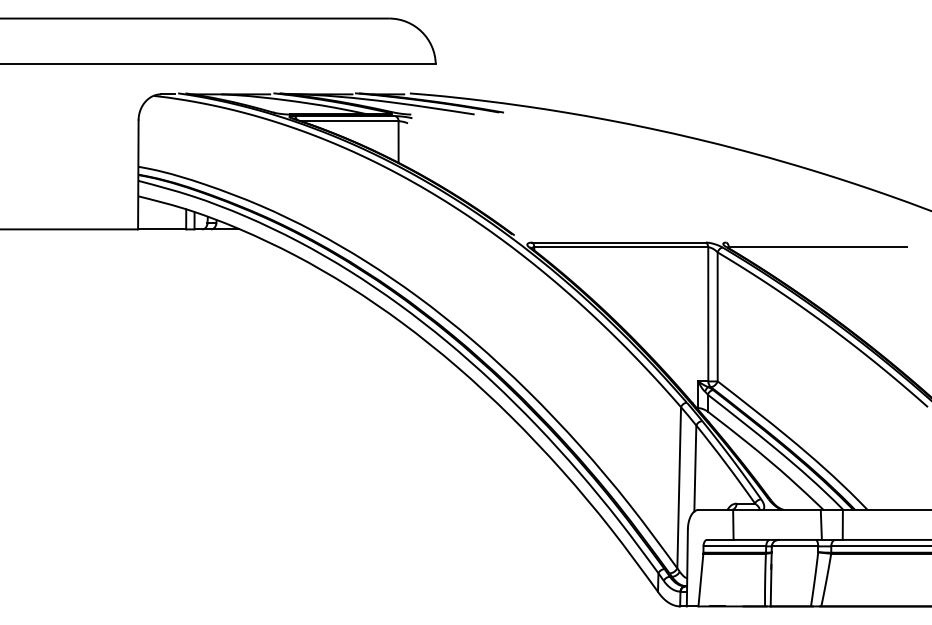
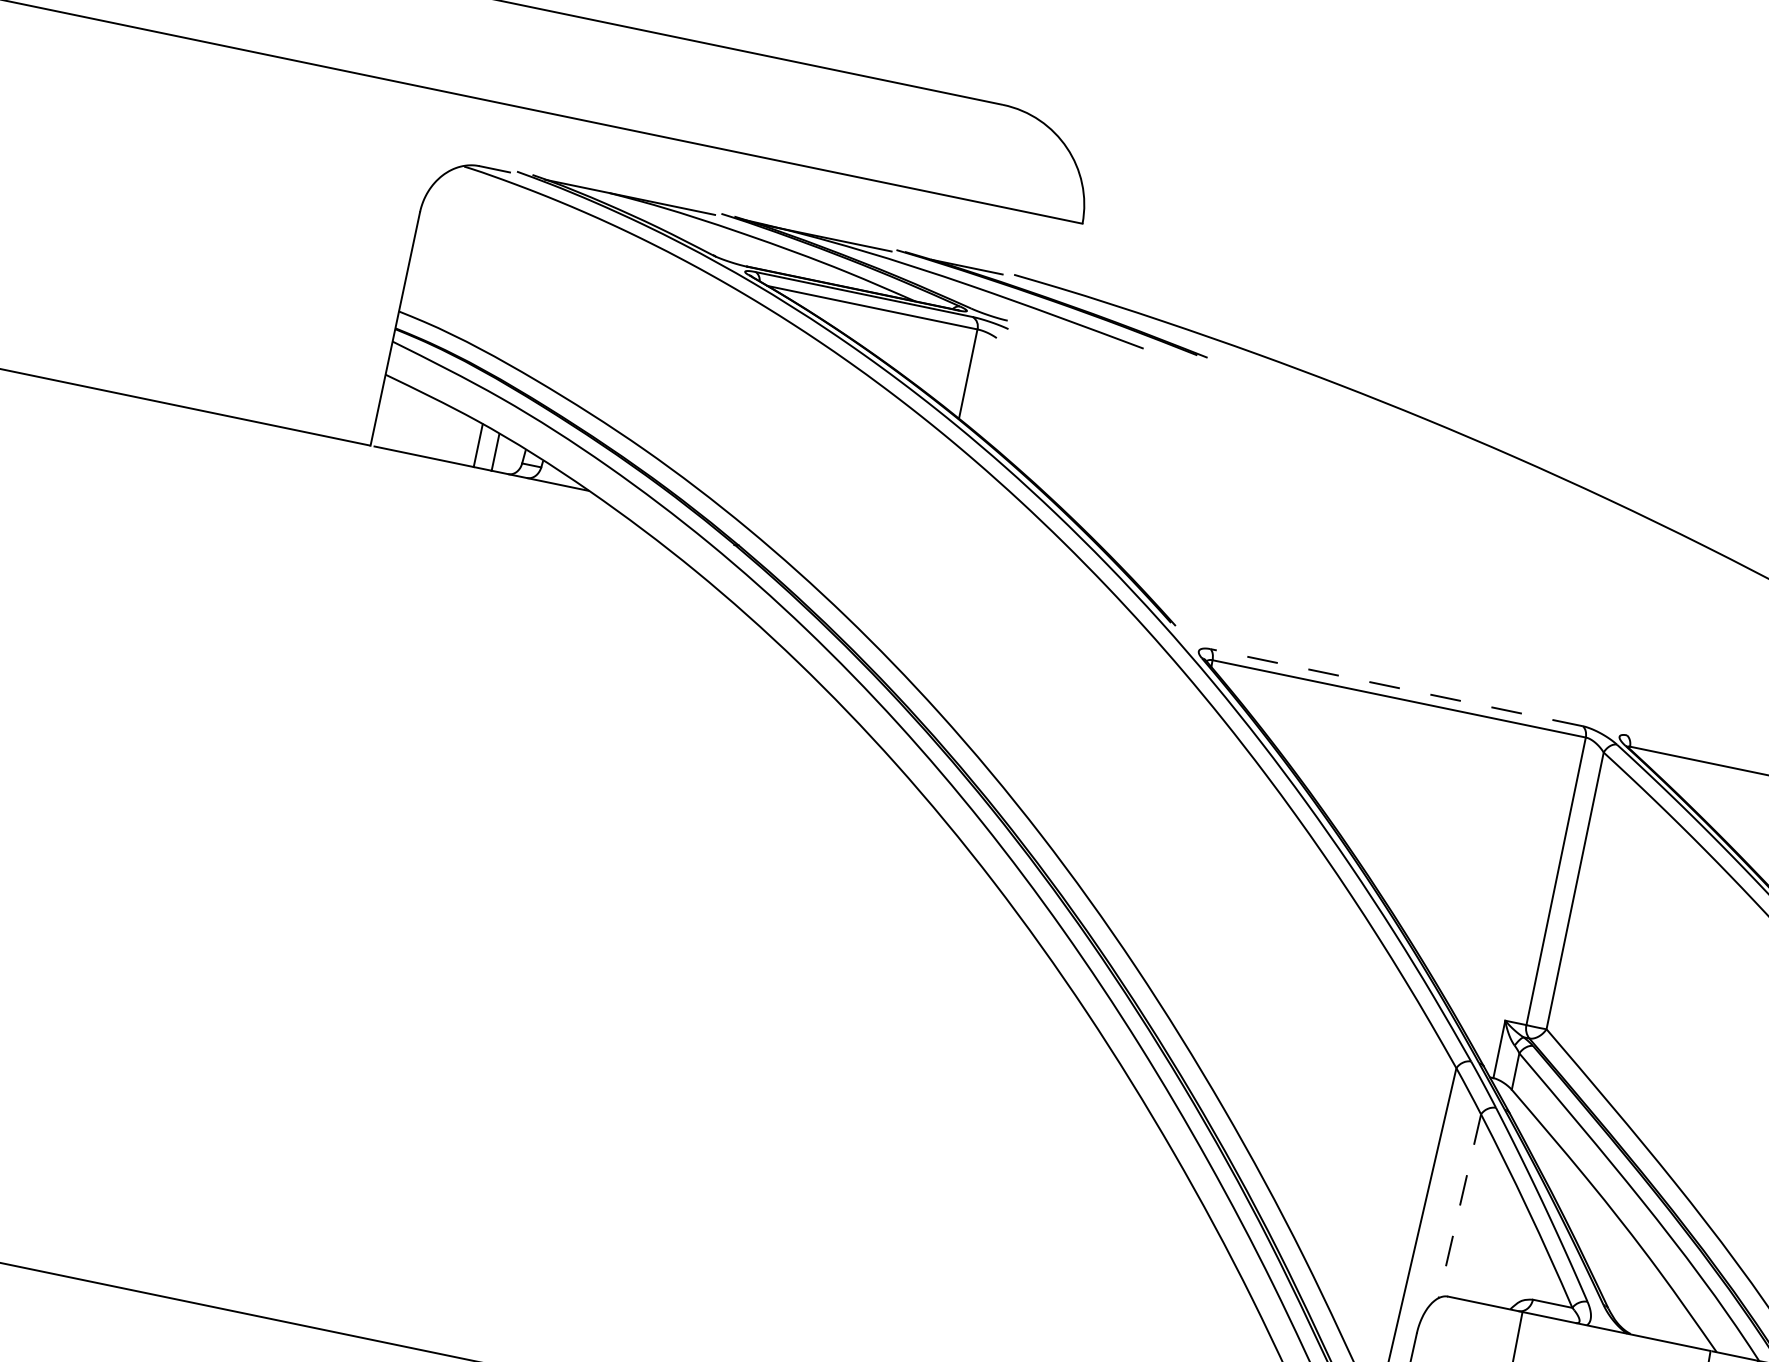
line: (619, 242) -> (1397, 687), solid -> dashed
line: (695, 469) -> (1459, 1208), solid -> dashed

